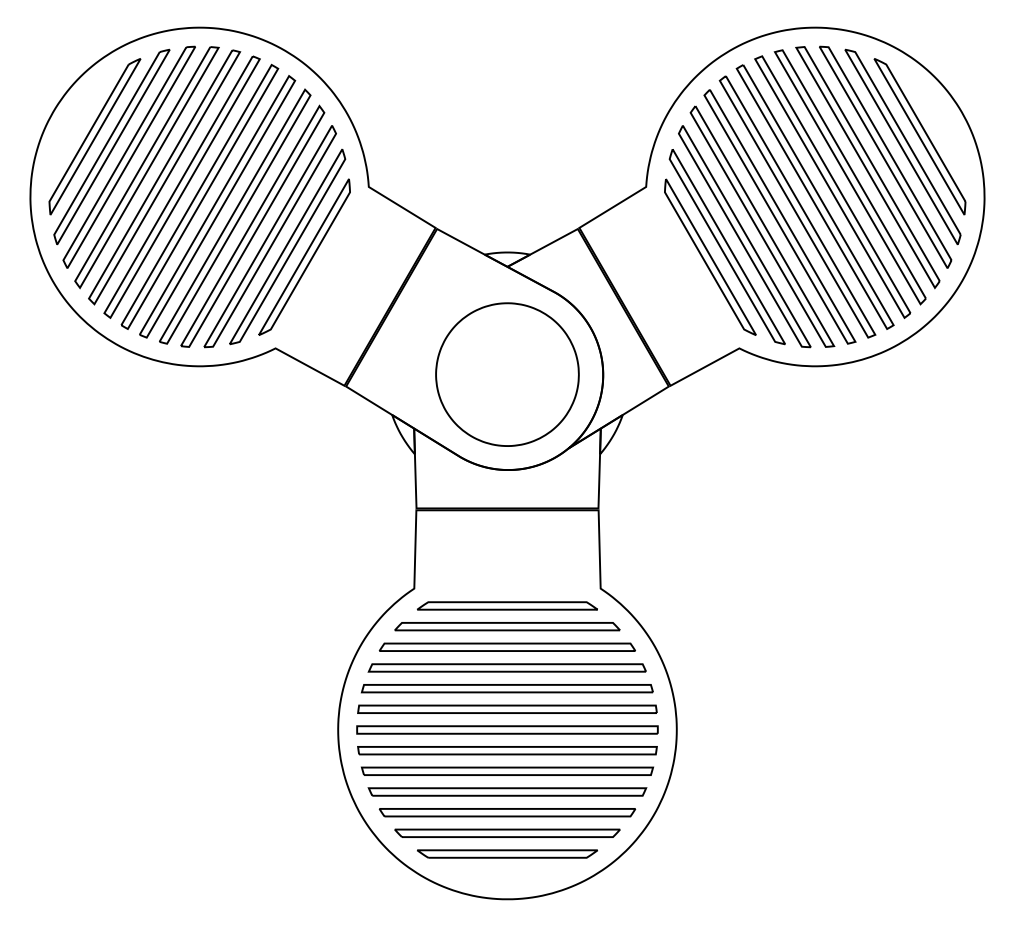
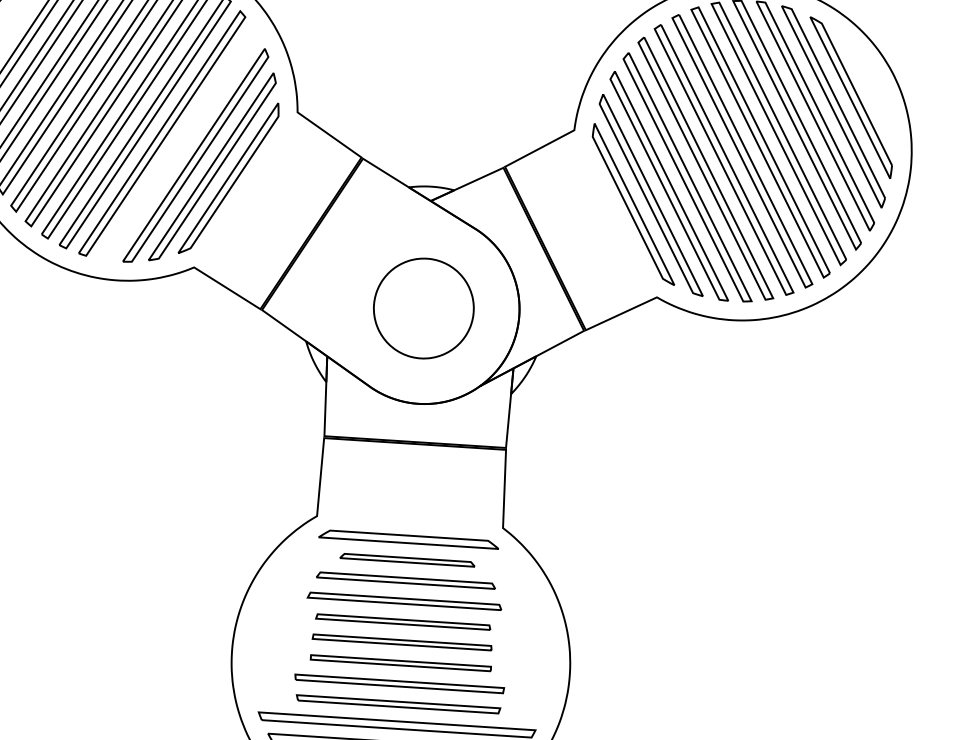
part: (252, 225) -> (179, 143), removed
part: (507, 374) -> (423, 308), size x0.7
part: (507, 626) -> (407, 559), size x0.6
part: (506, 646) -> (405, 579), size x0.7
part: (506, 667) -> (403, 600), size x0.7
part: (506, 688) -> (402, 621), size x0.6
part: (507, 708) -> (402, 641), size x0.6
part: (507, 729) -> (400, 662), size x0.6
part: (507, 750) -> (399, 683), size x0.7
part: (507, 770) -> (398, 703), size x0.7

